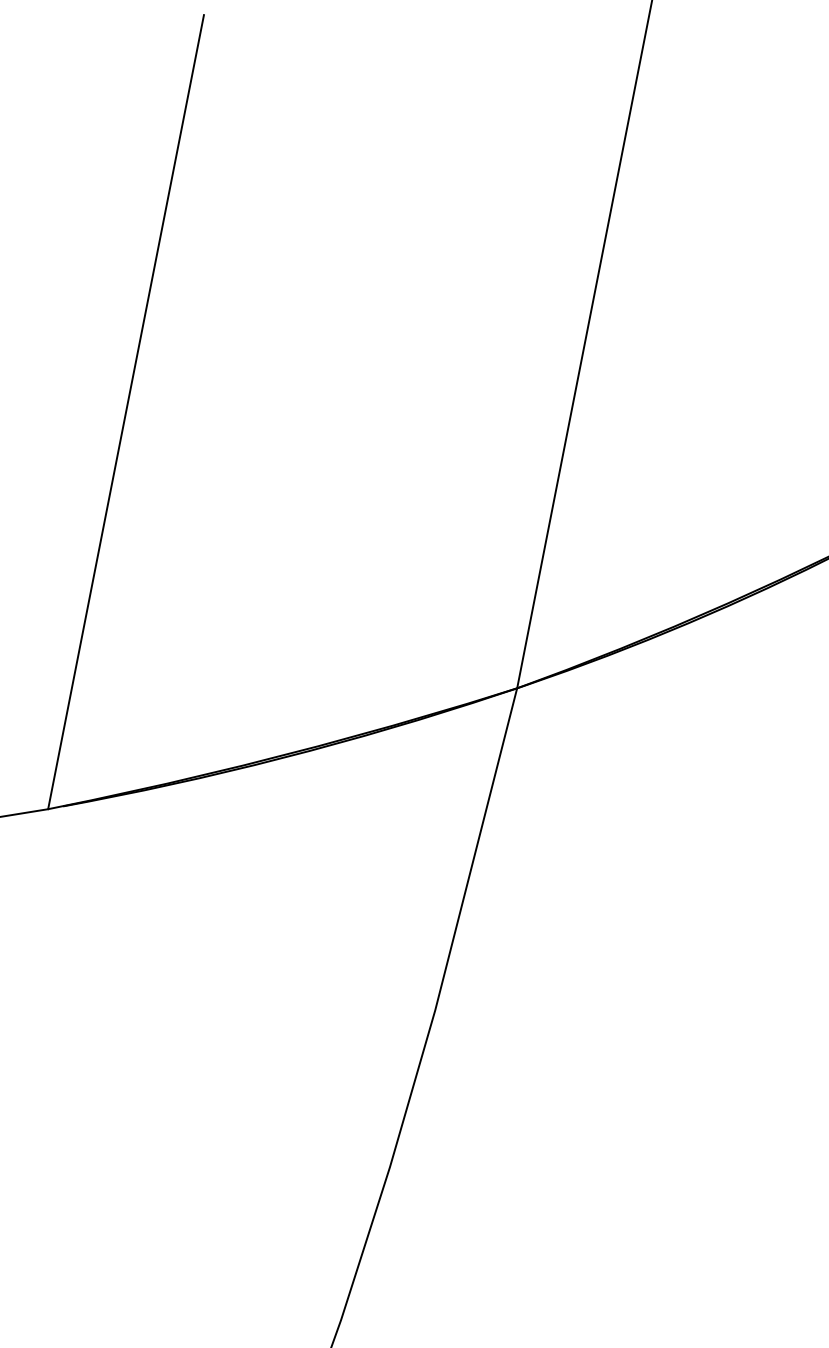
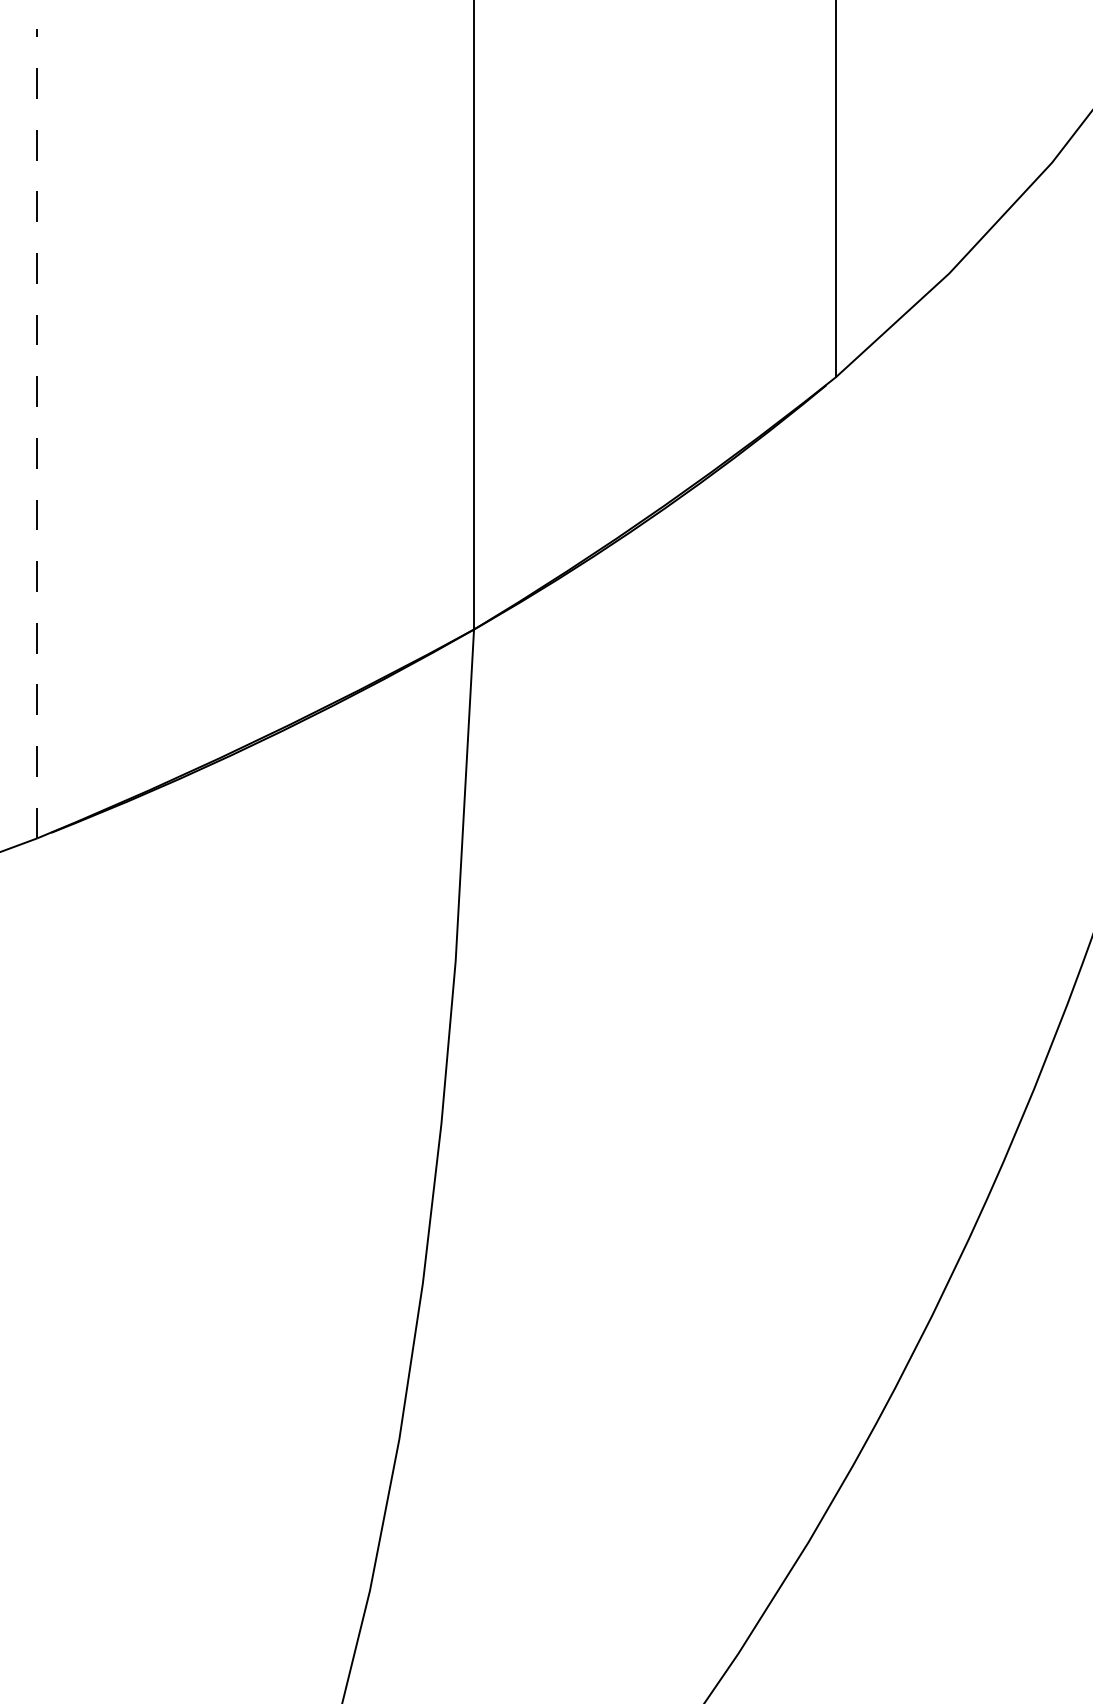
line: (126, 411) -> (37, 433), solid -> dashed

